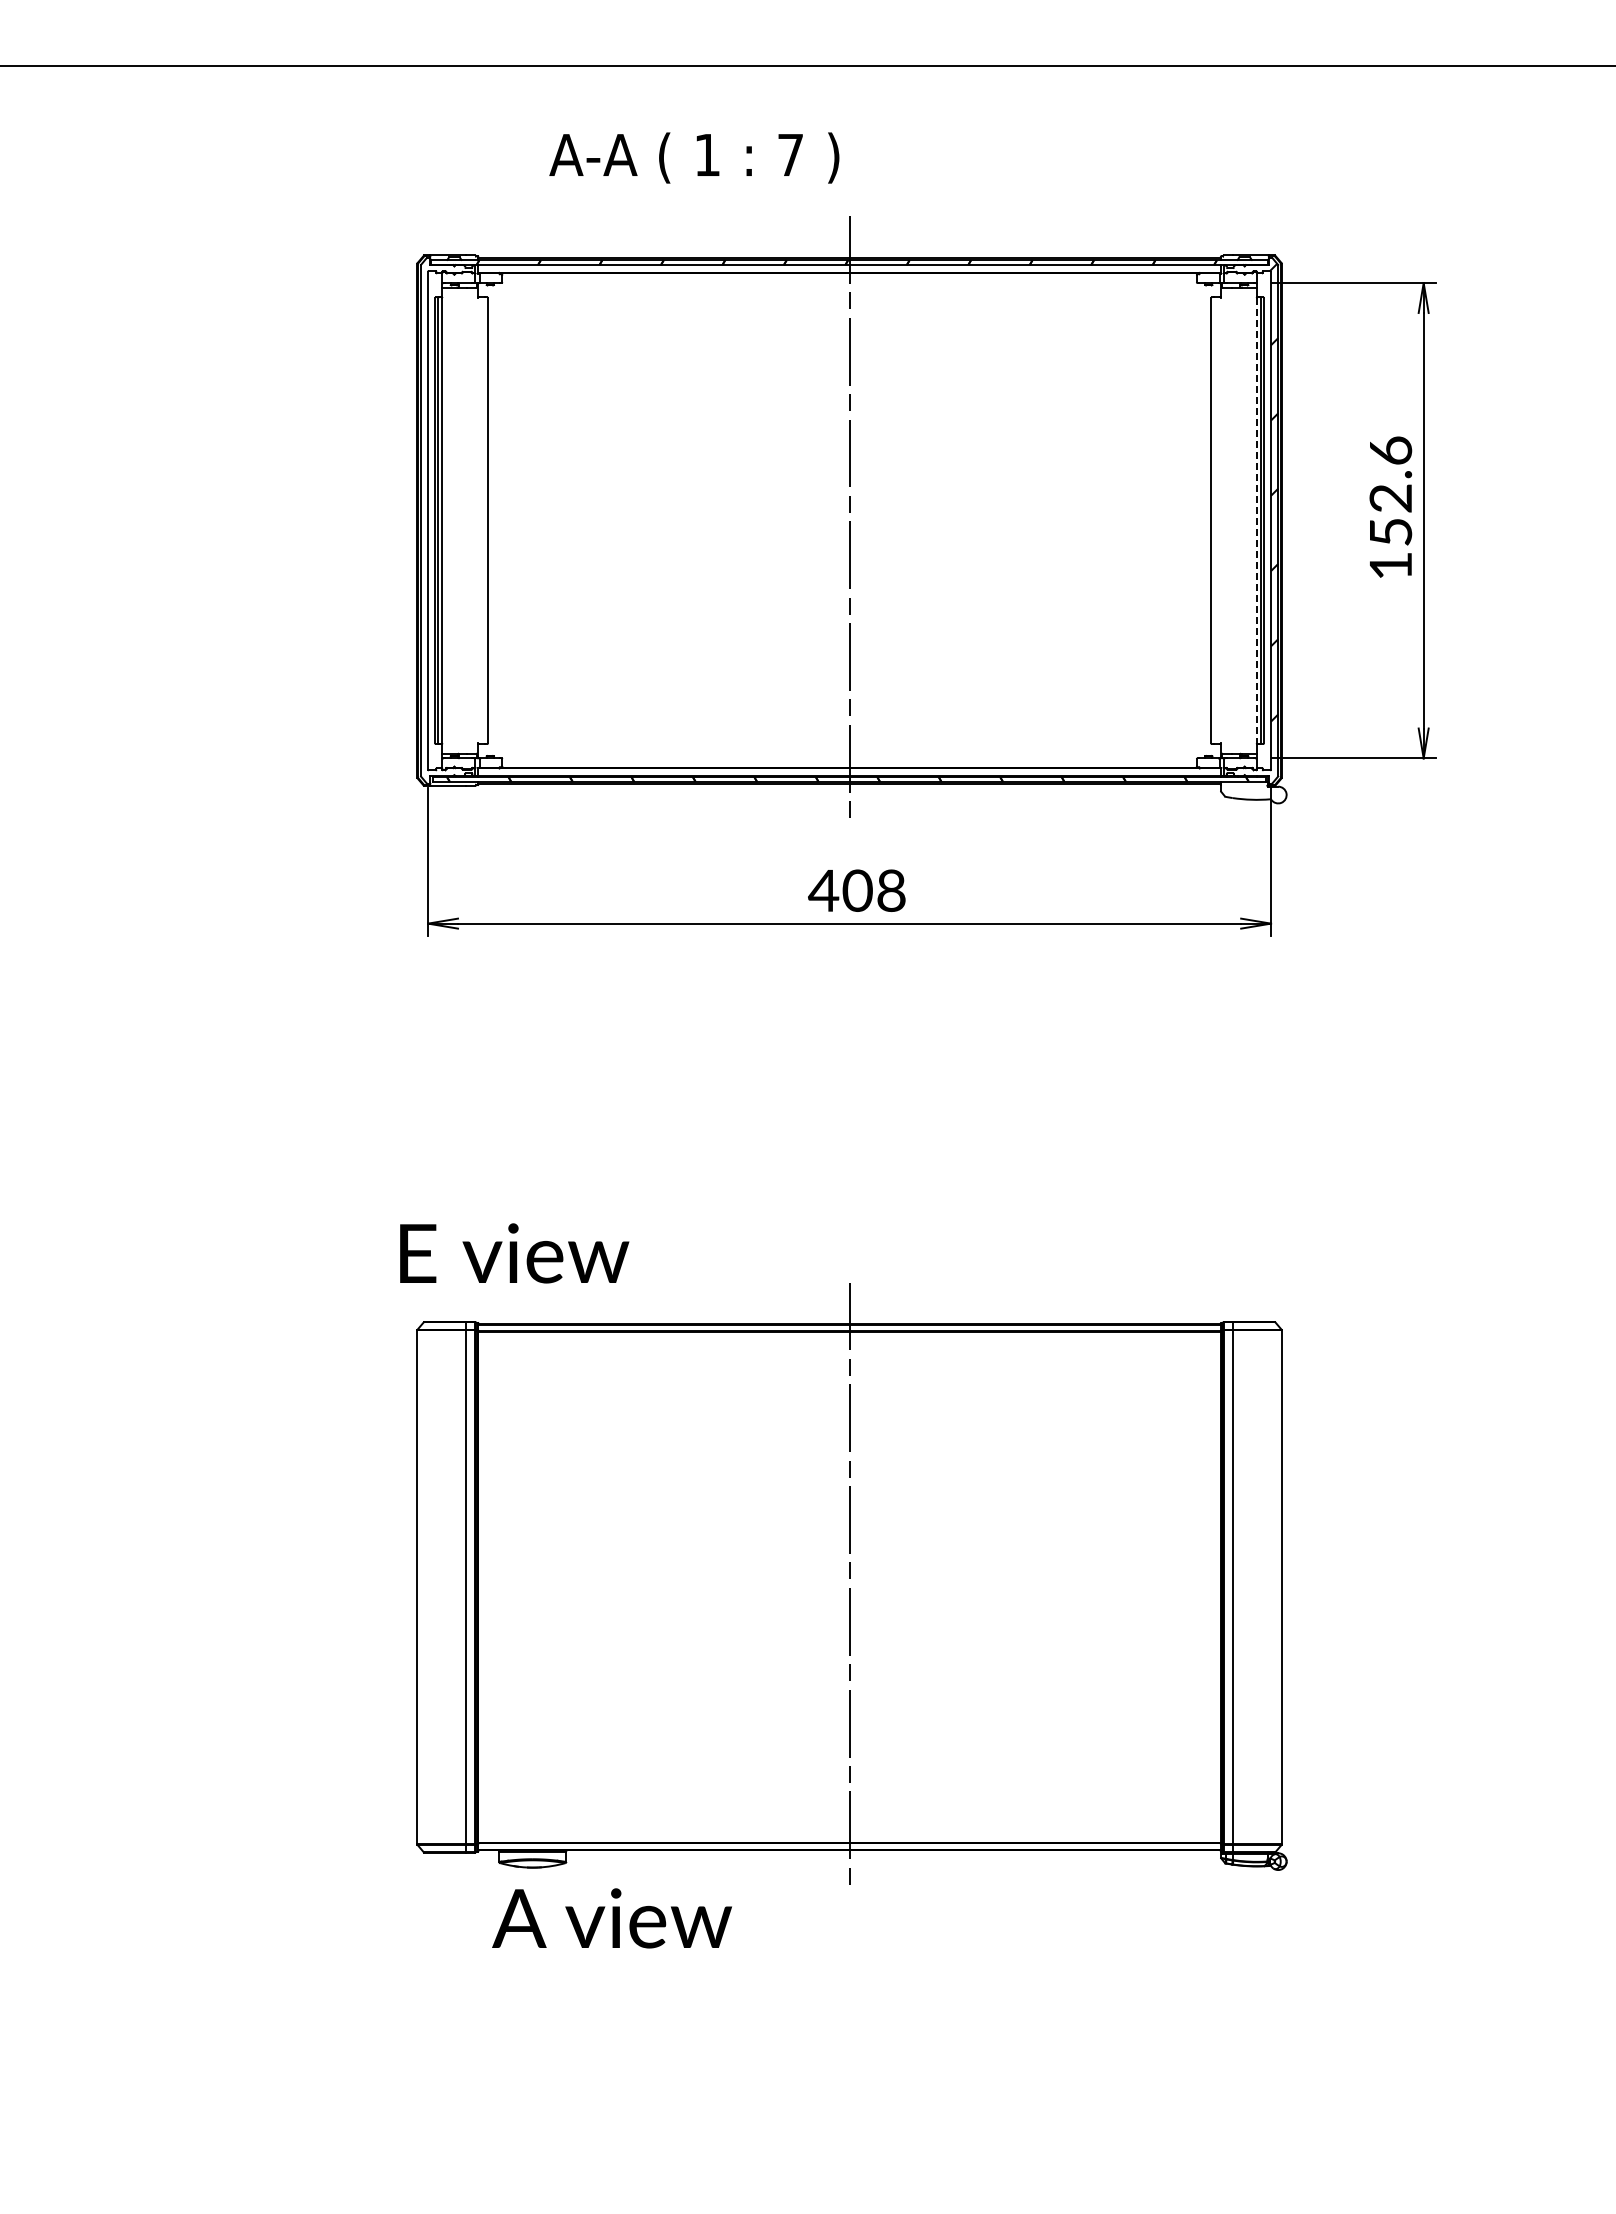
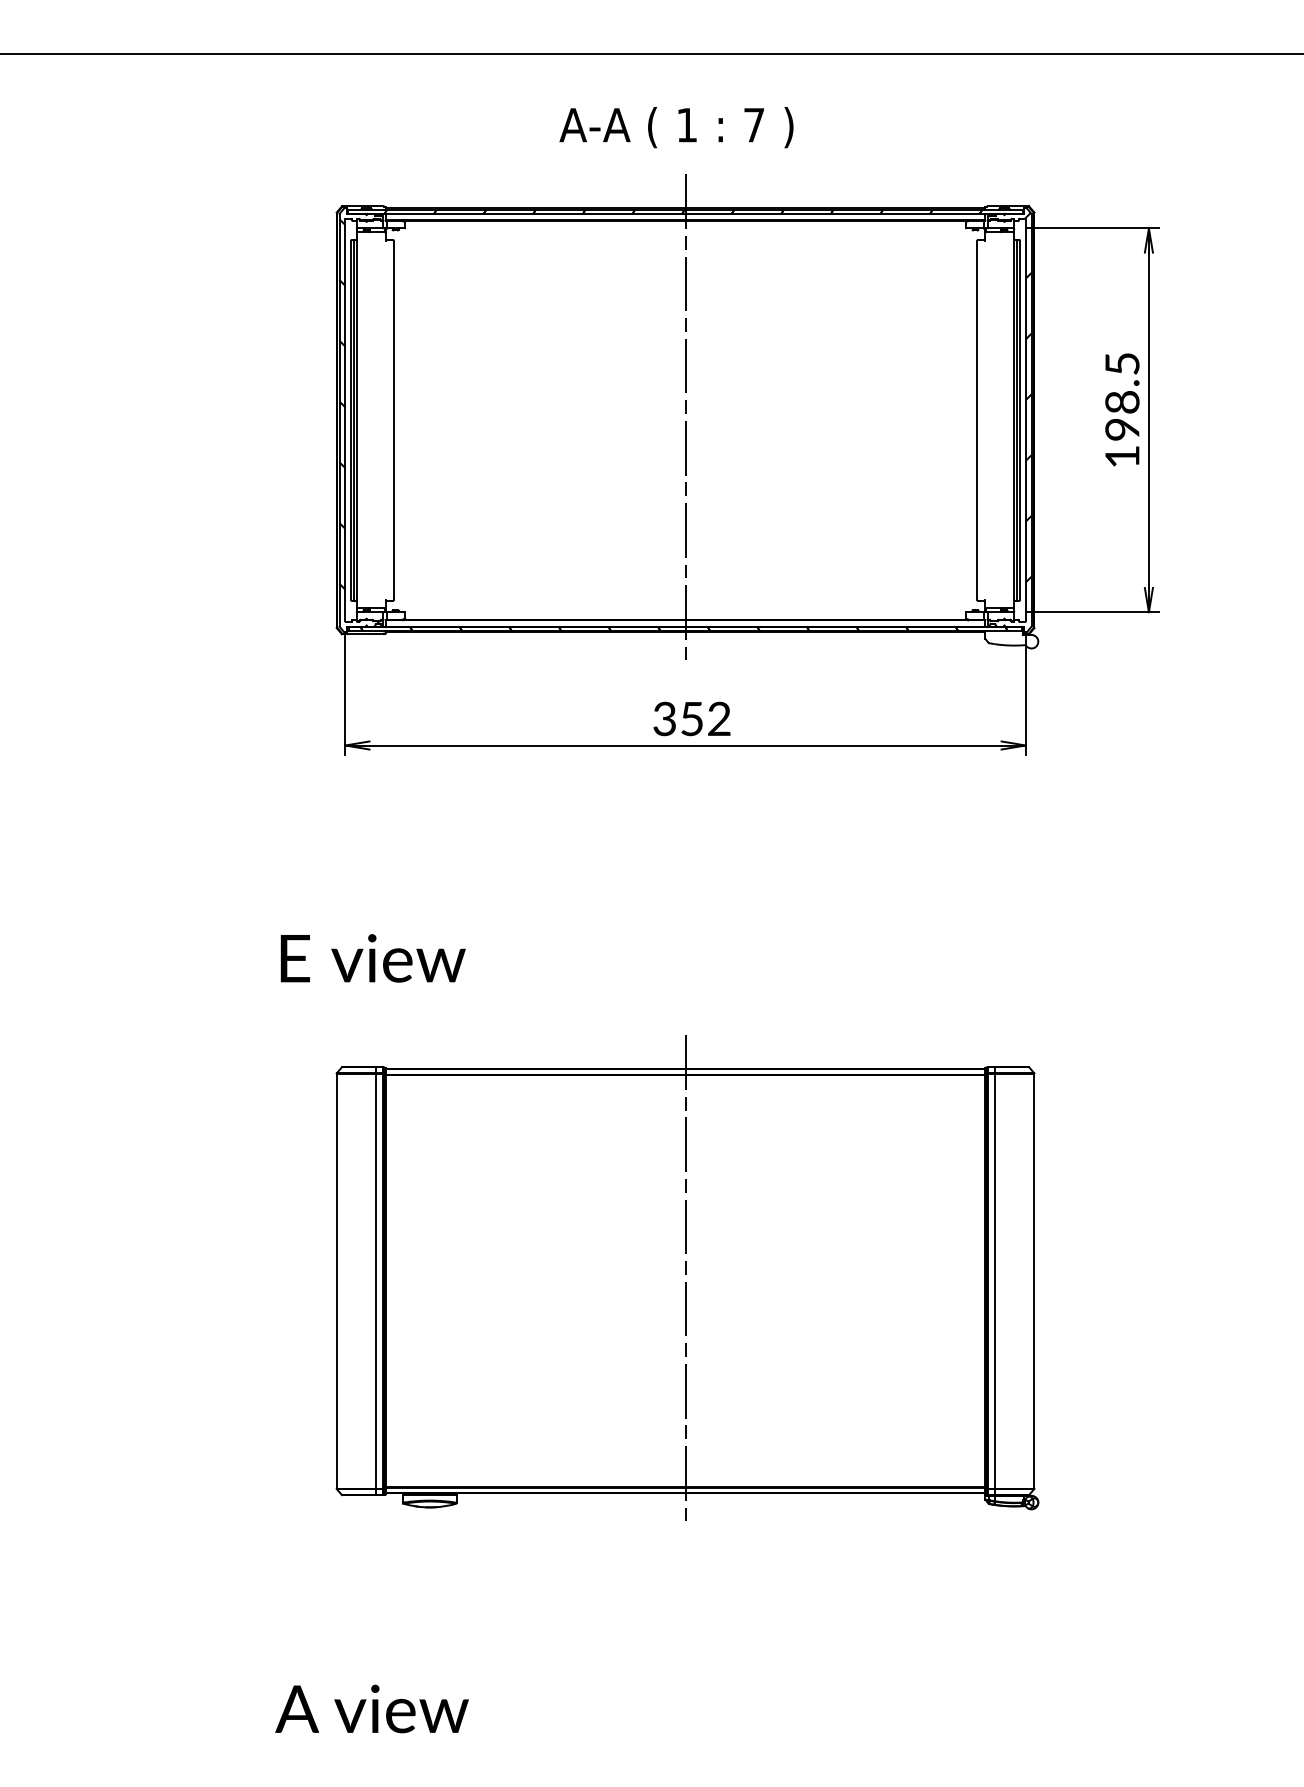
text: (694, 157) -> (676, 127), moved
text: (1390, 490) -> (1122, 395), 152.6 -> 198.5
line: (1256, 520) -> (1013, 420), dashed -> solid
hatch: (446, 523) -> (360, 422), added
text: (856, 890) -> (691, 718), 408 -> 352
text: (514, 1253) -> (373, 958), moved
text: (611, 1918) -> (371, 1709), moved

